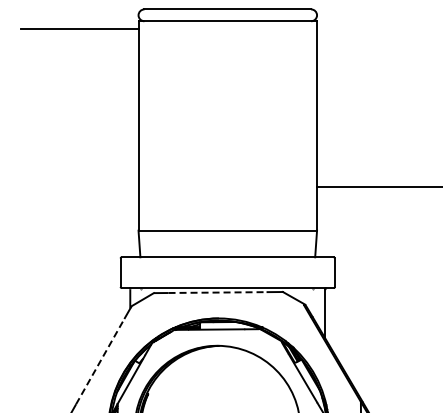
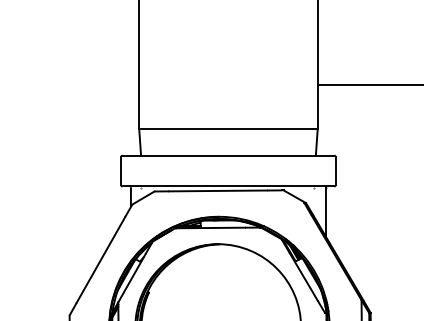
line: (218, 292) -> (219, 190), dashed -> solid
line: (100, 361) -> (101, 259), dashed -> solid

